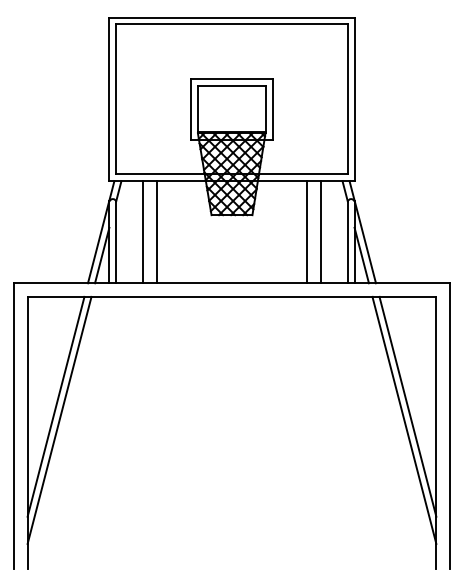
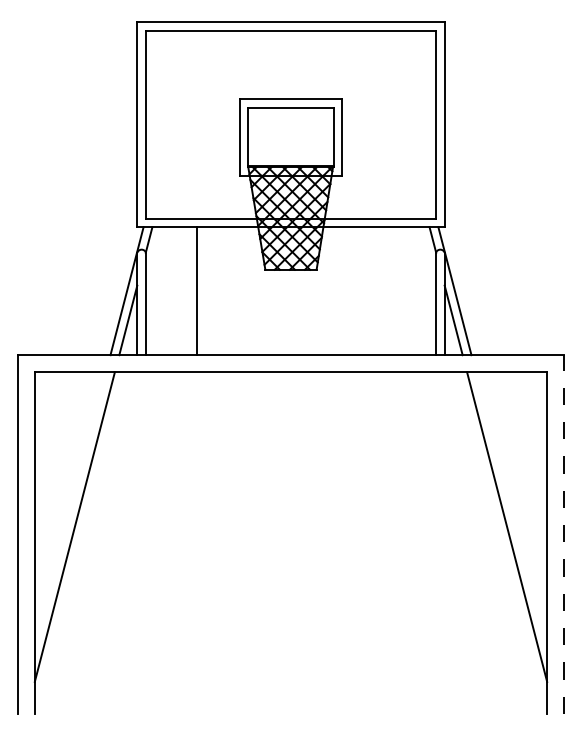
line: (143, 232) -> (180, 291), removed
line: (306, 232) -> (384, 291), removed
line: (320, 232) -> (401, 291), removed
line: (55, 406) -> (69, 509), removed
line: (407, 406) -> (510, 509), removed
line: (449, 425) -> (563, 533), solid -> dashed

